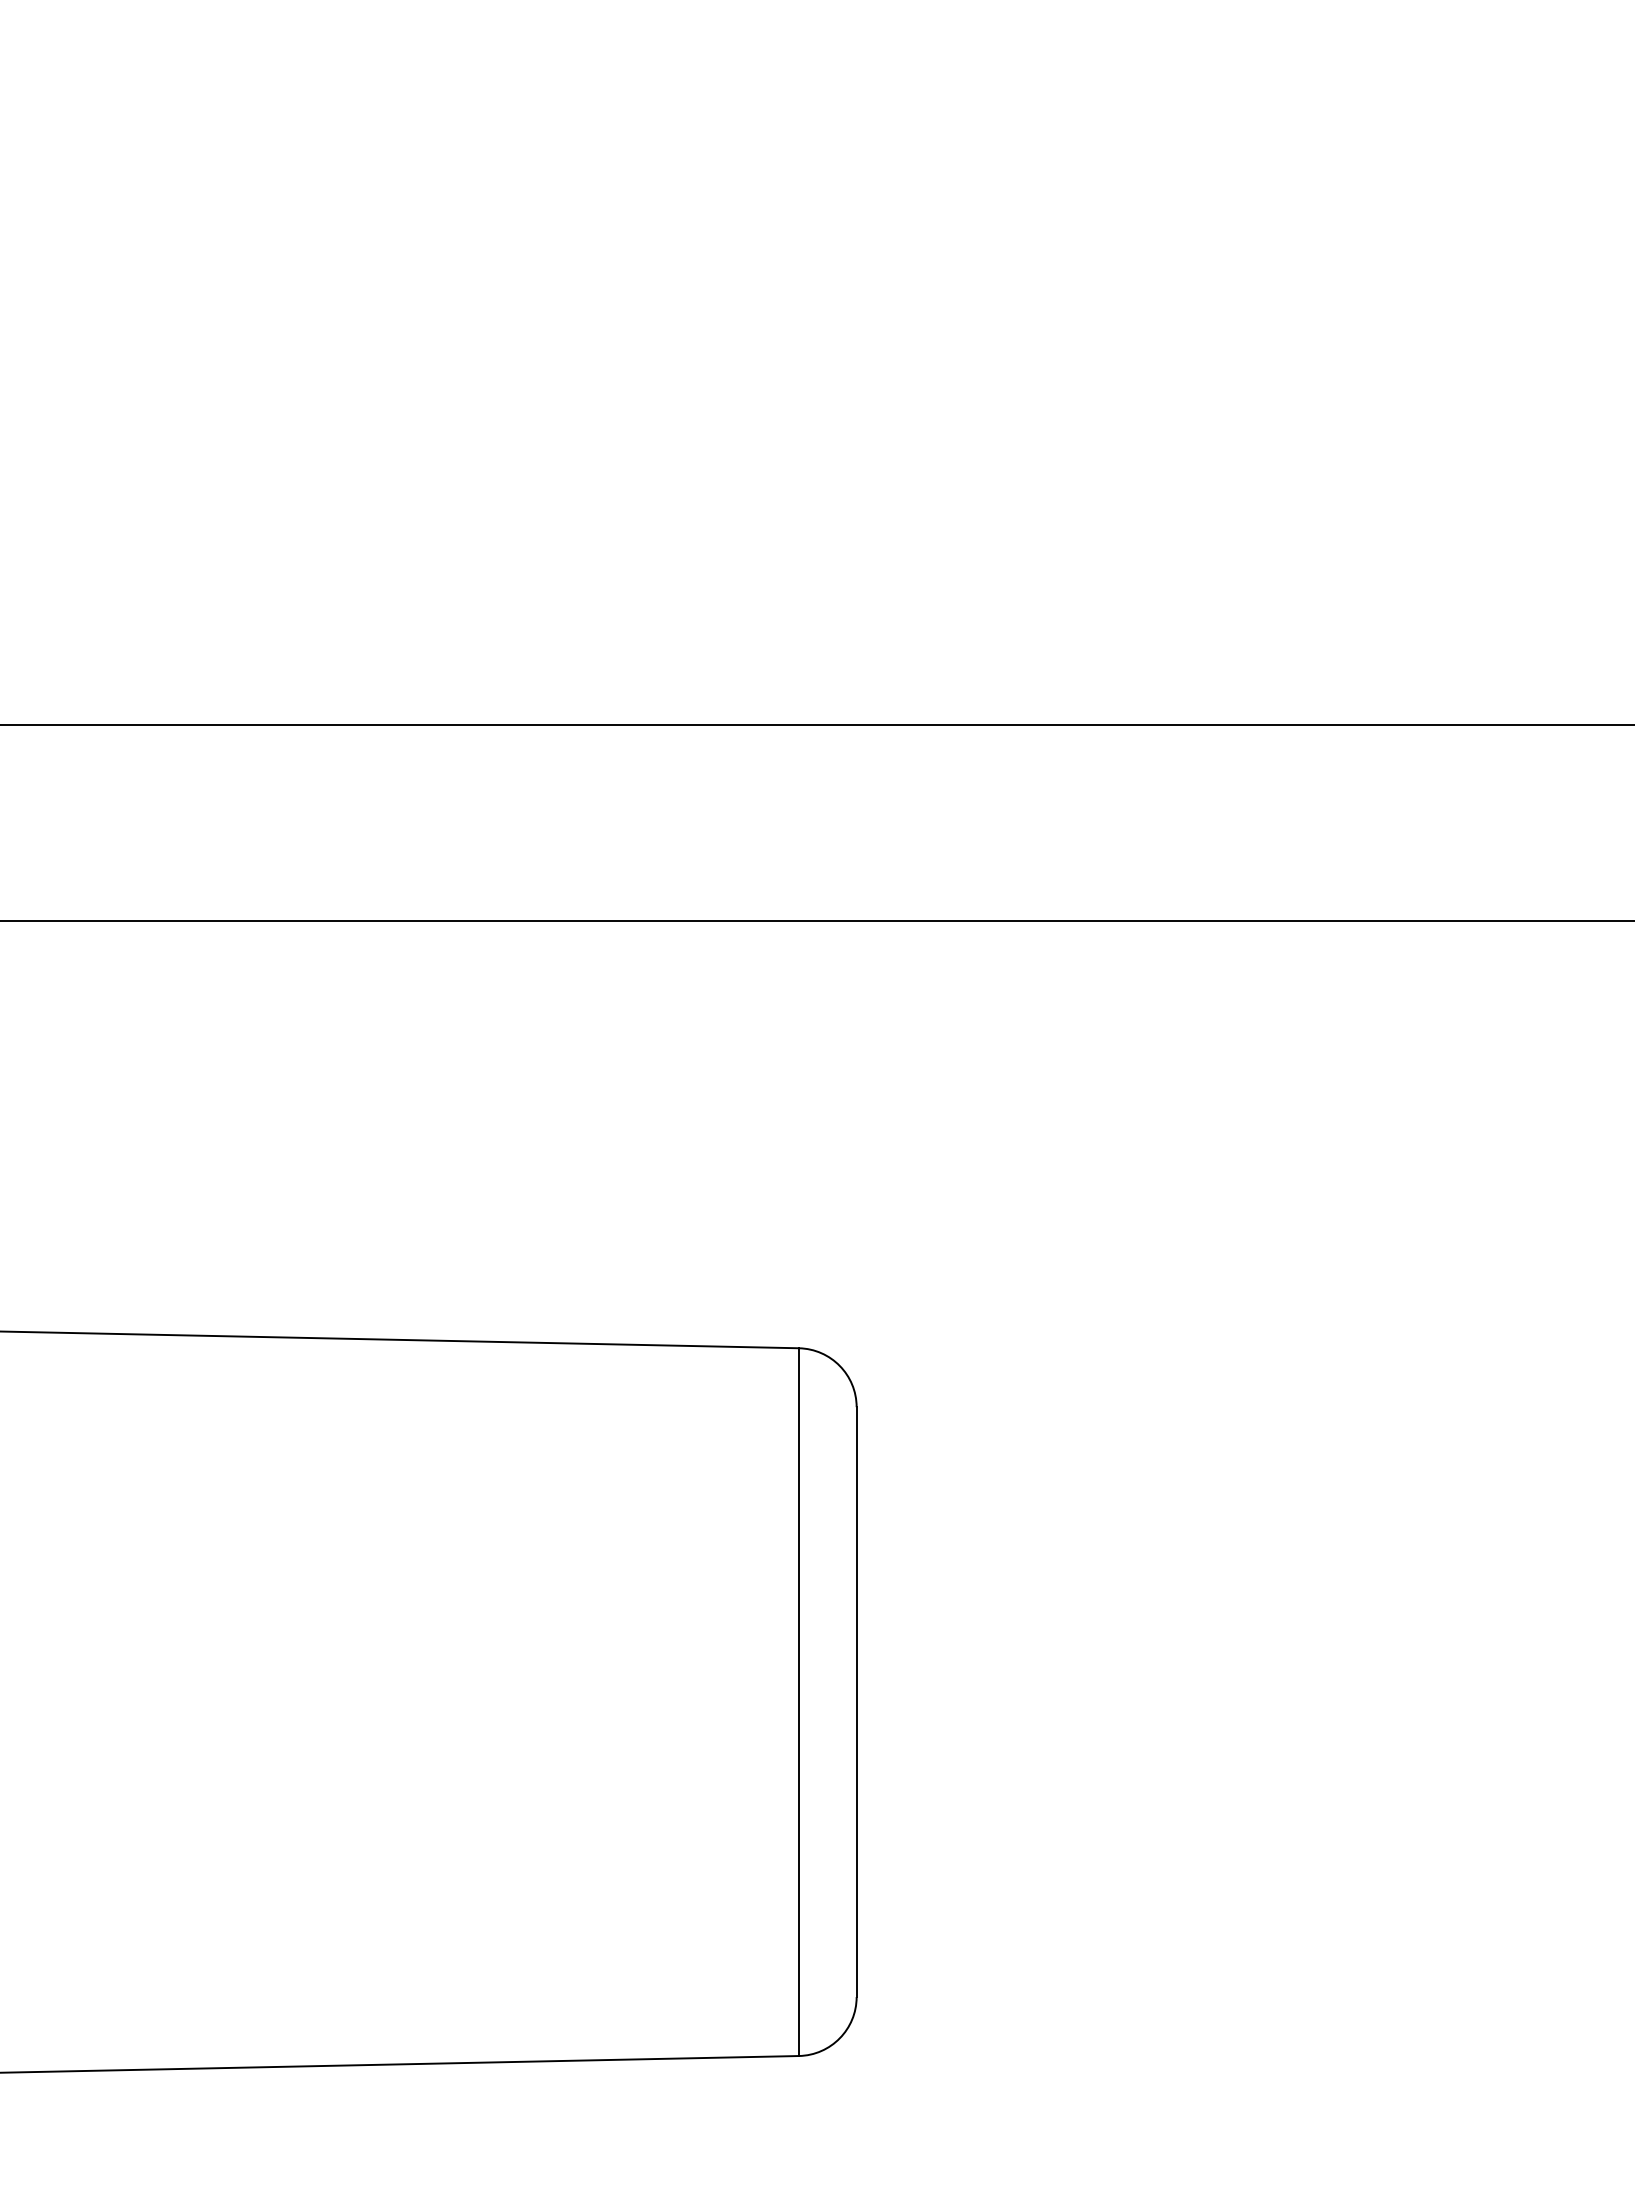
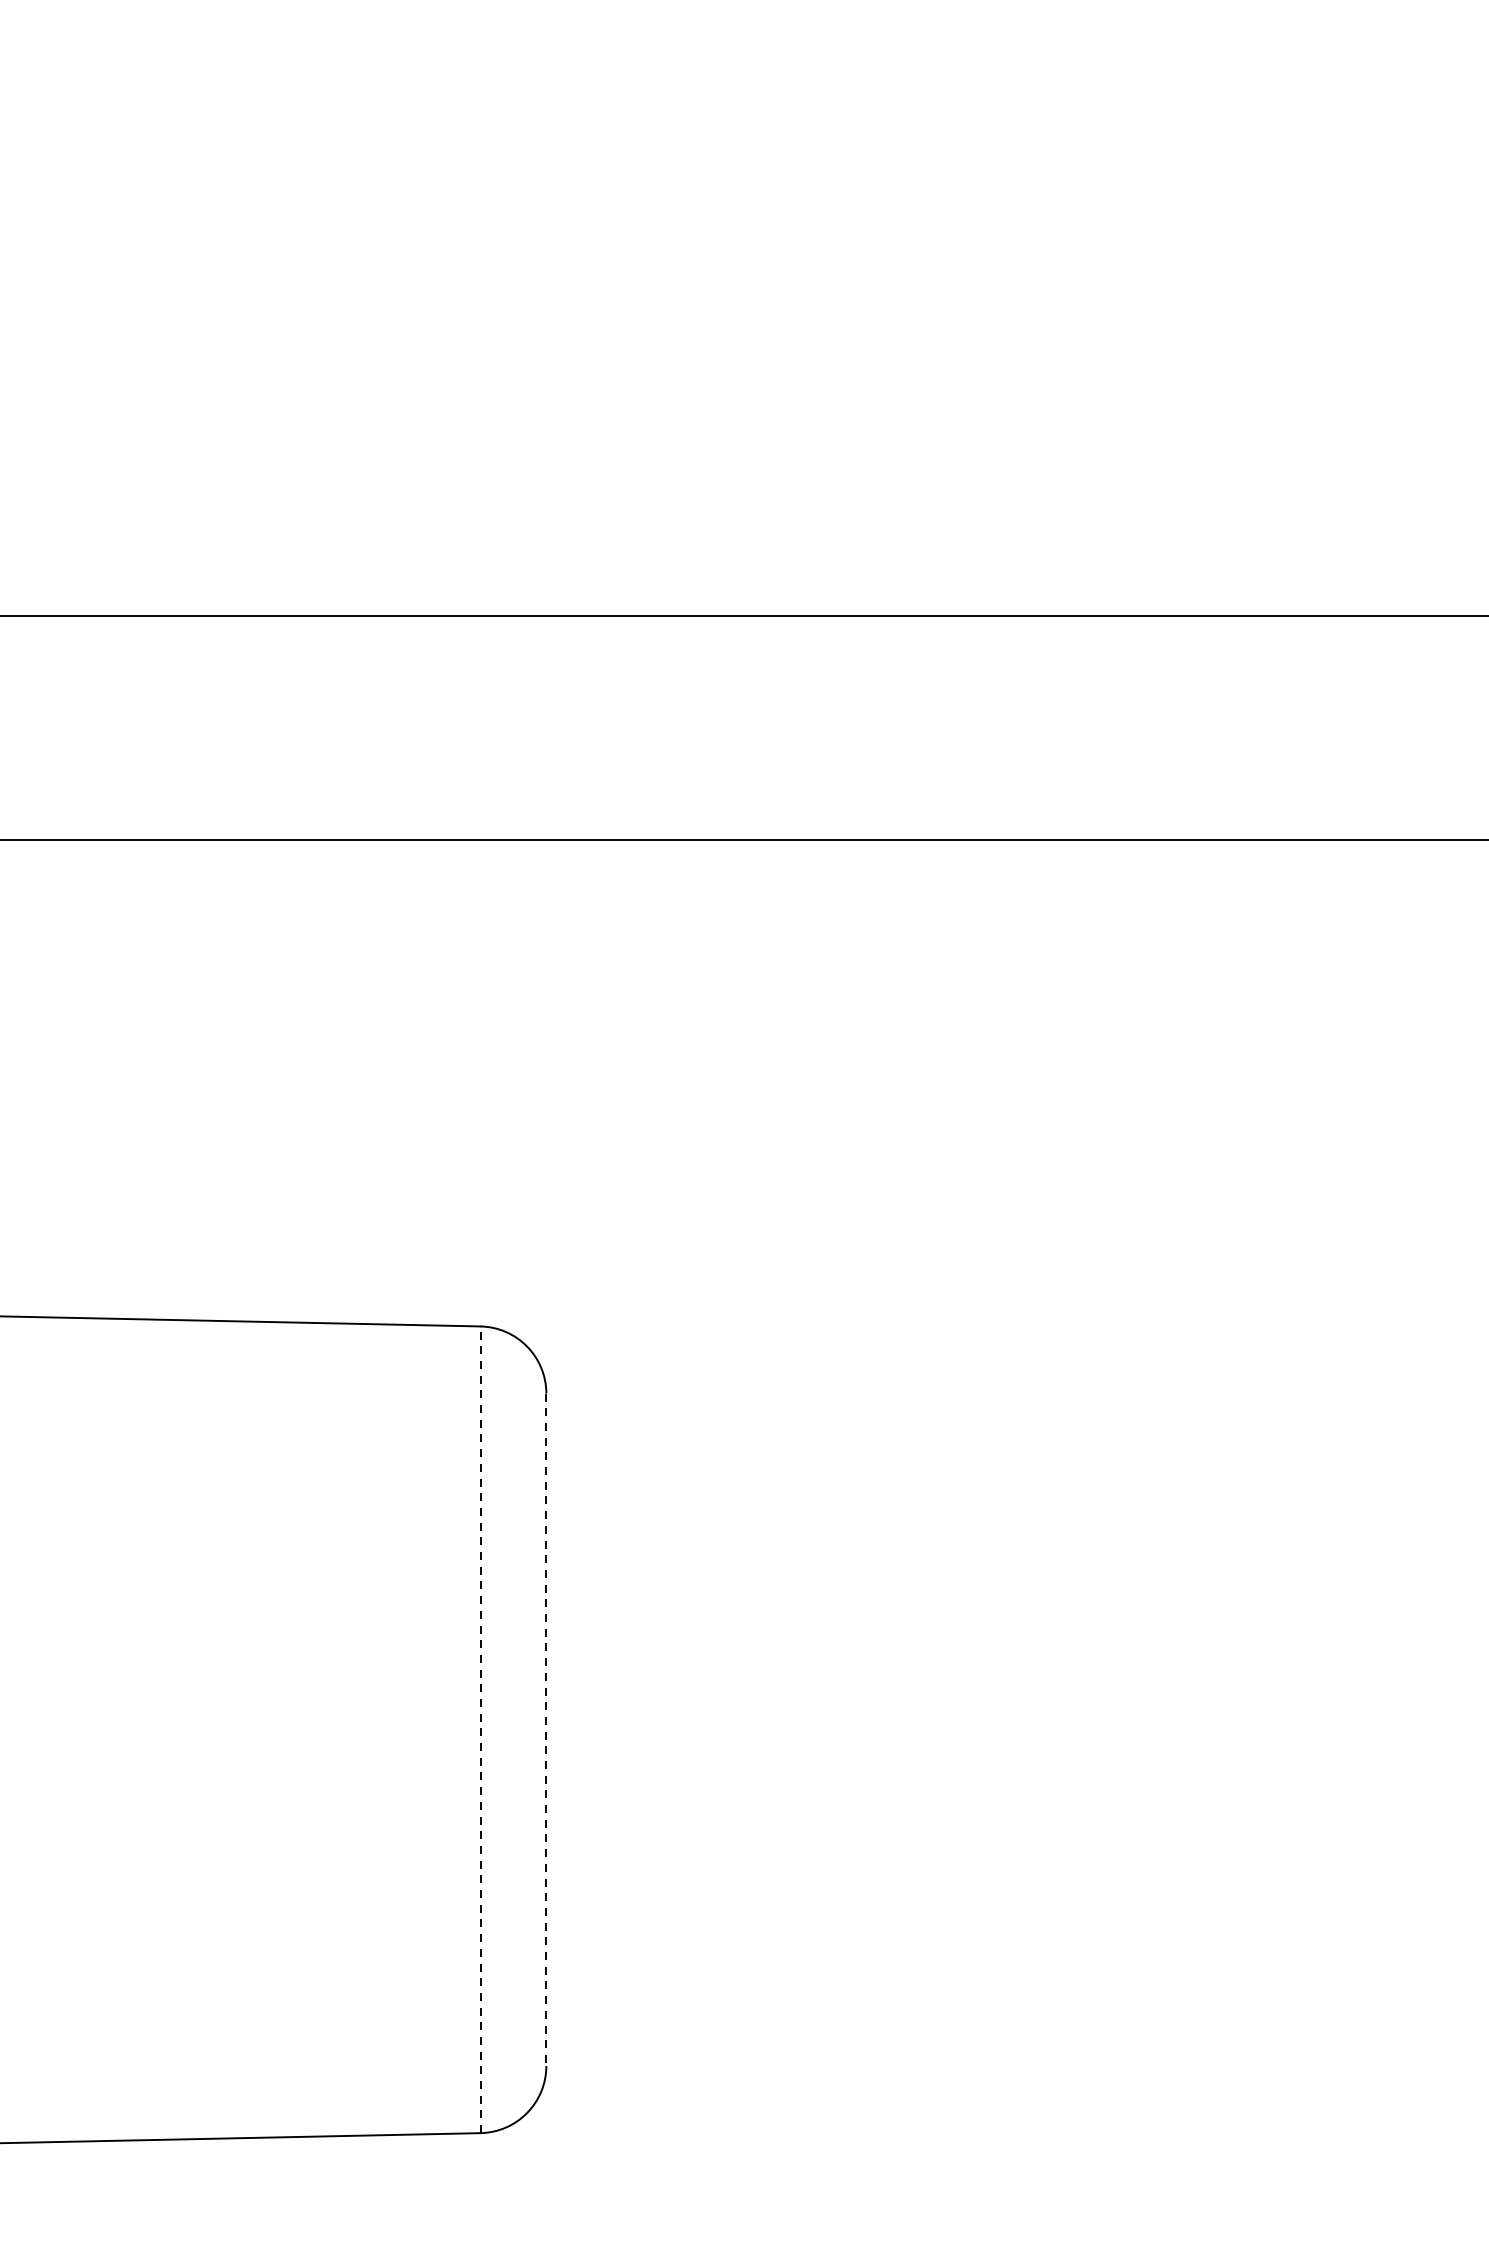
line: (798, 1702) -> (480, 1730), solid -> dashed
line: (856, 1702) -> (546, 1730), solid -> dashed

